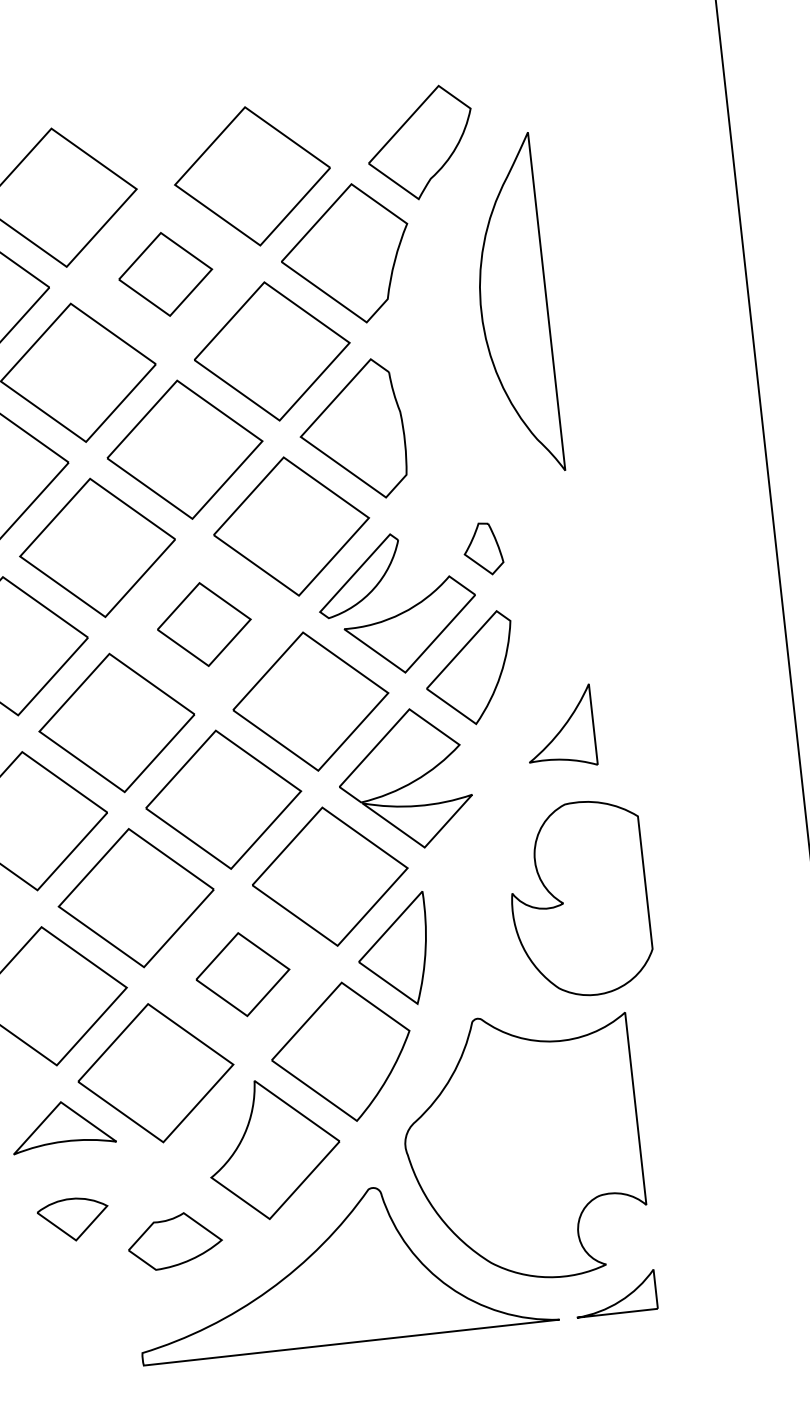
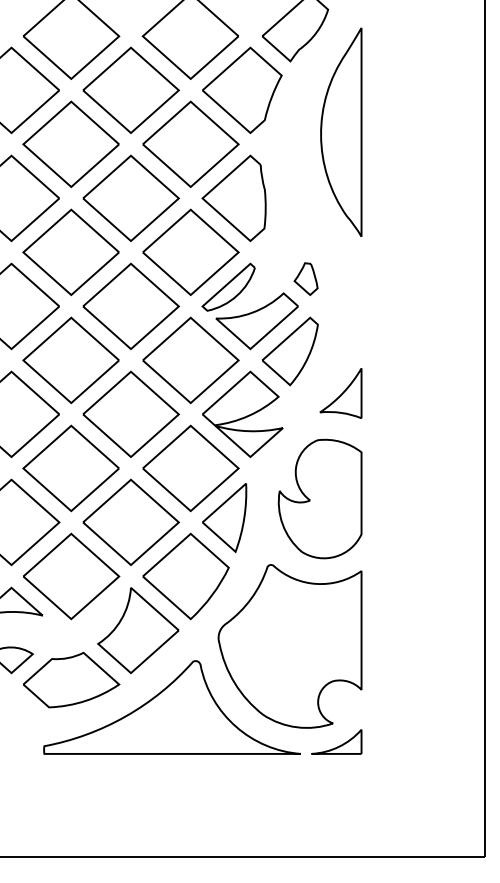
part: (164, 273) -> (130, 89), size x1.67
part: (203, 623) -> (130, 305), size x1.67
part: (578, 898) -> (319, 498), moved
part: (241, 973) -> (130, 521), size x1.67
part: (174, 1240) -> (71, 679), size x1.67

